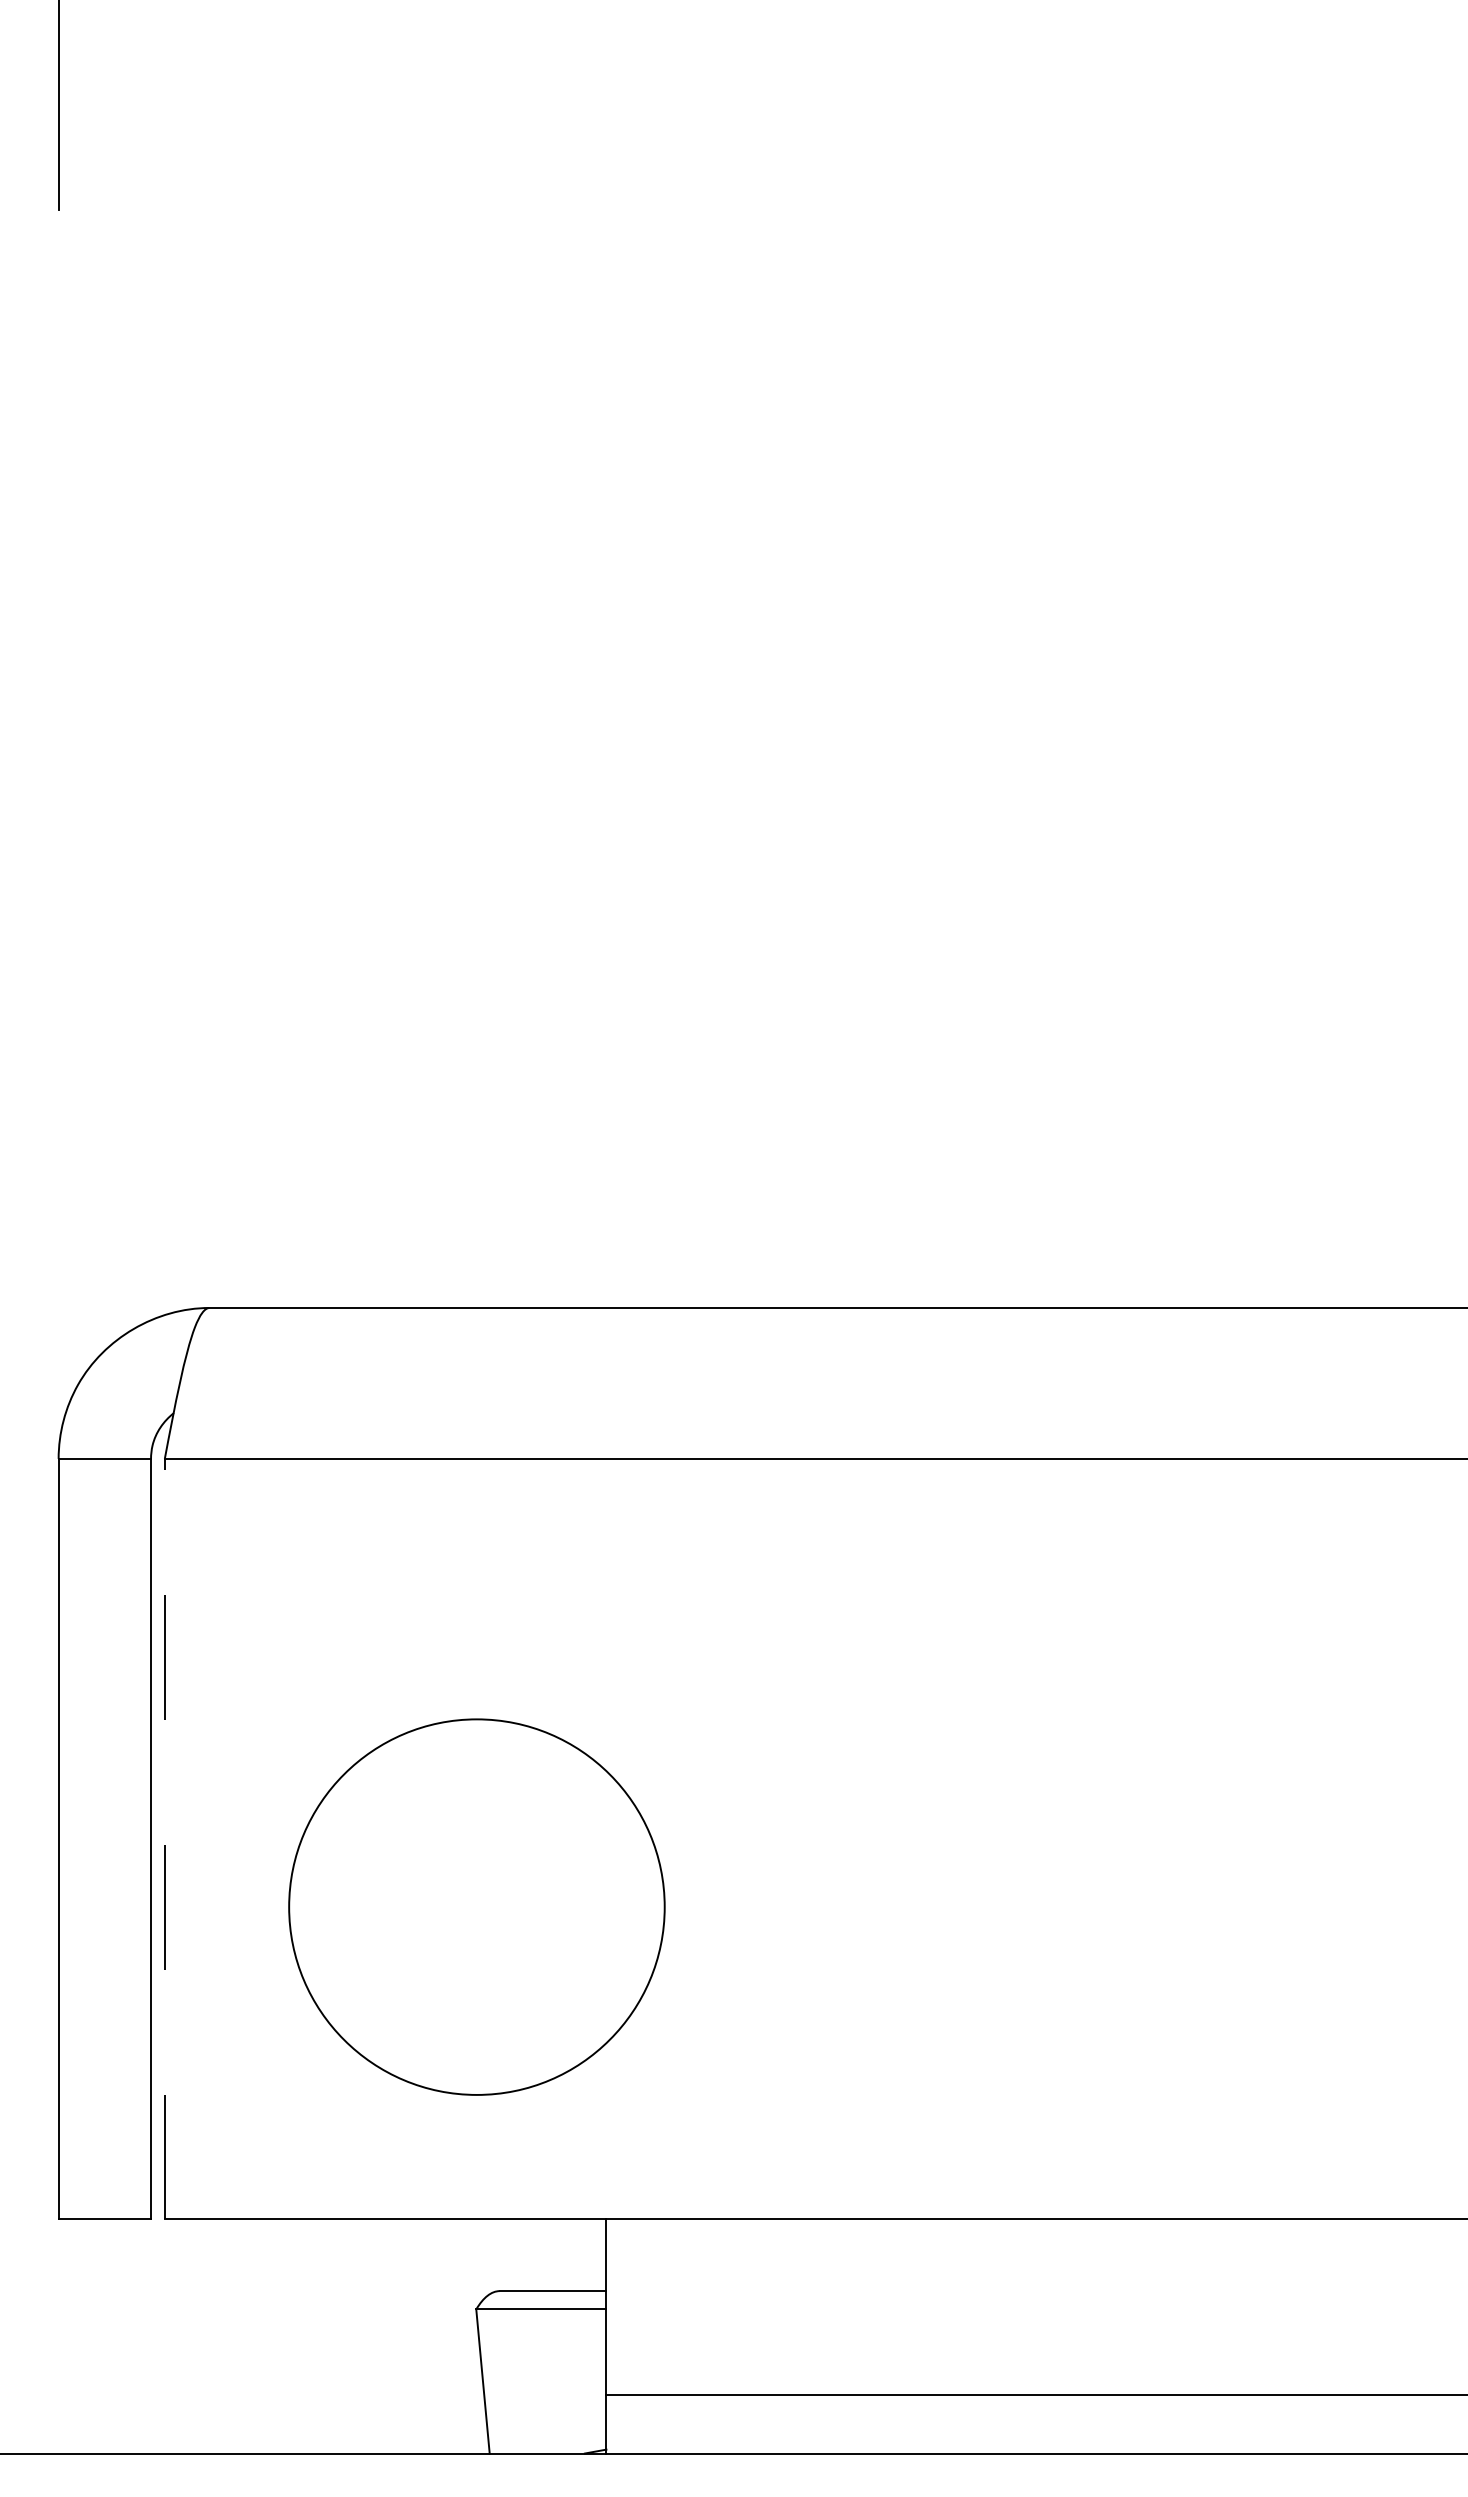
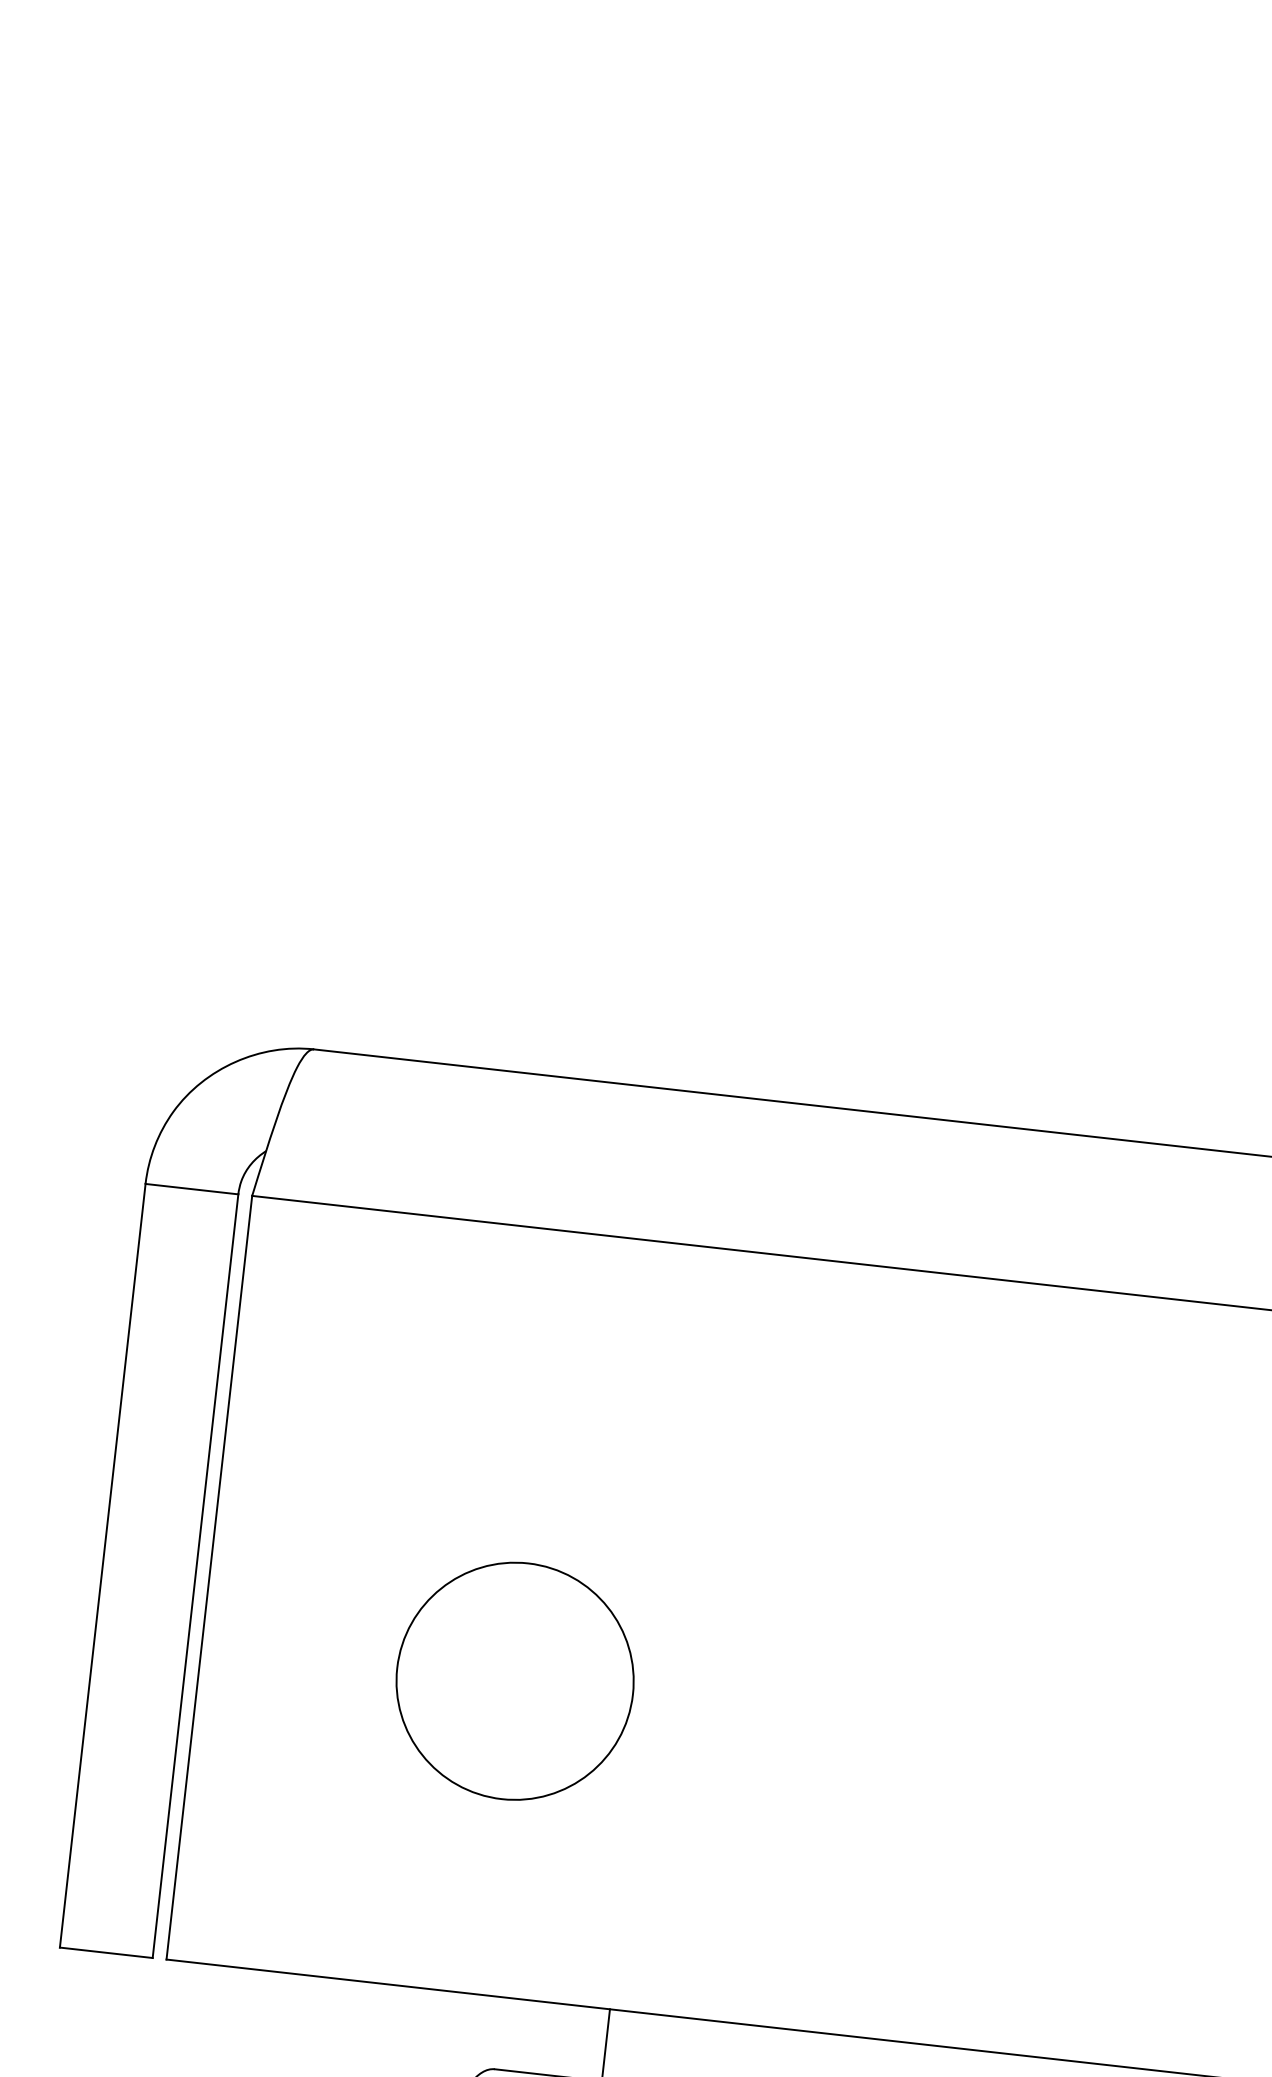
line: (164, 1838) -> (209, 1577), dashed -> solid
circle: (476, 1907) -> (514, 1681), size x0.62

